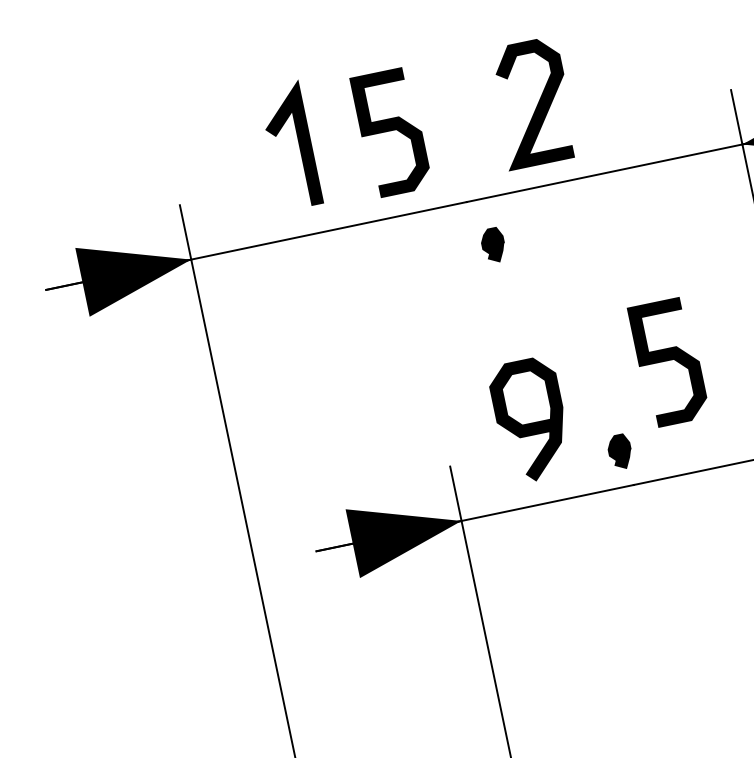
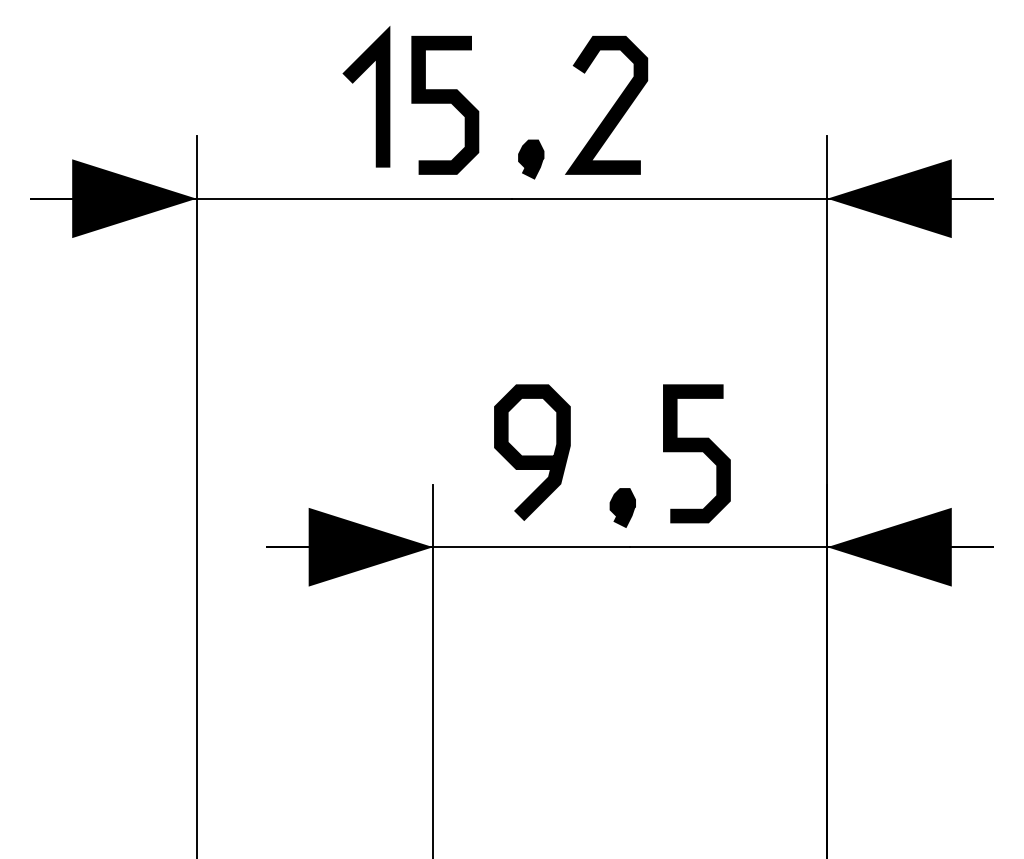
line: (298, 144) -> (375, 96), moved
part: (493, 245) -> (531, 159), moved
curve: (668, 361) -> (696, 452), moved

